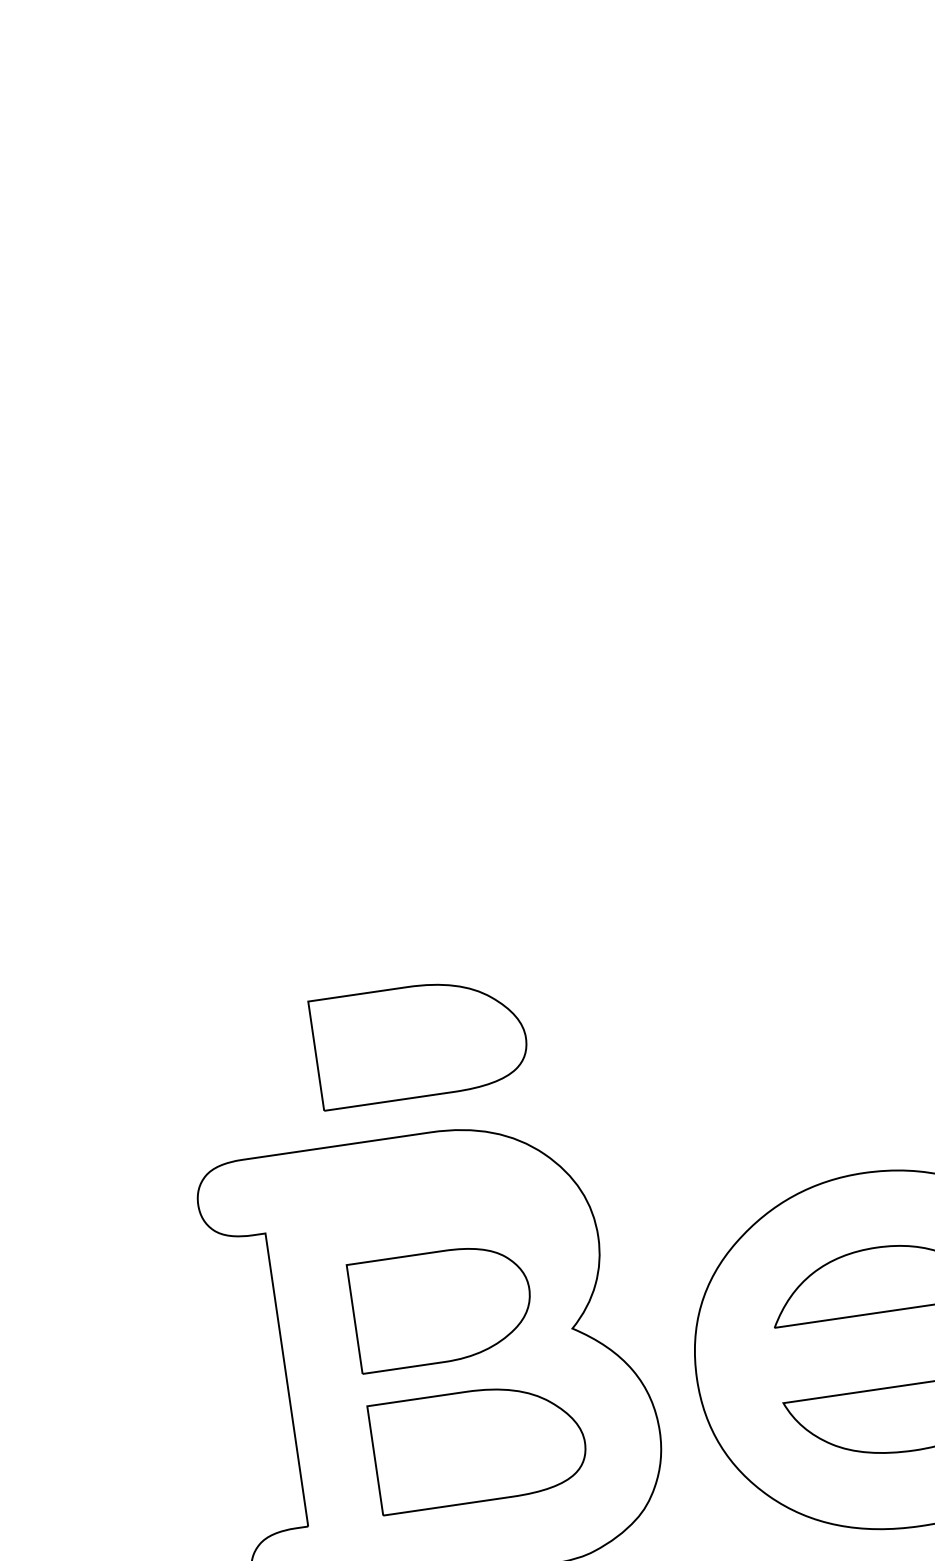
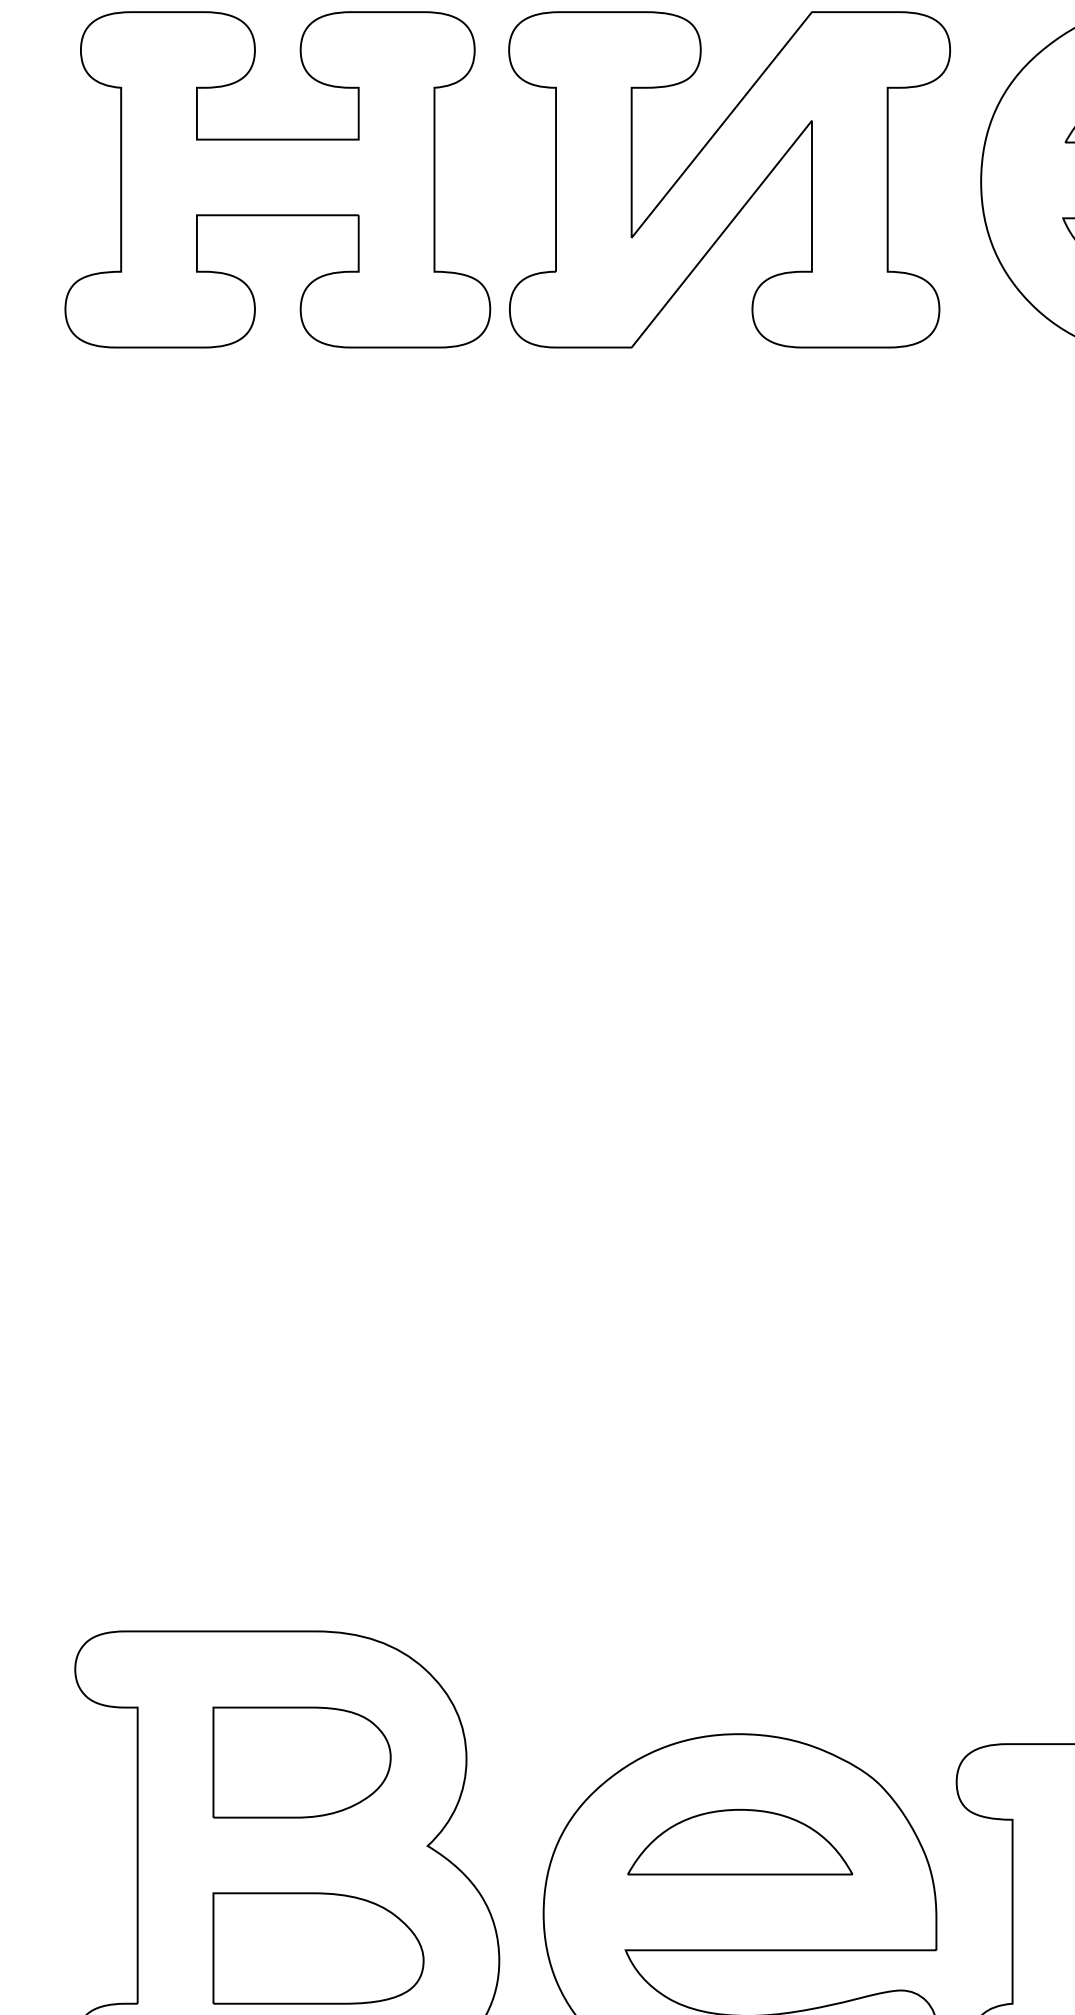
part: (420, 1041) -> (318, 1539), removed
part: (441, 1306) -> (301, 1762), moved

